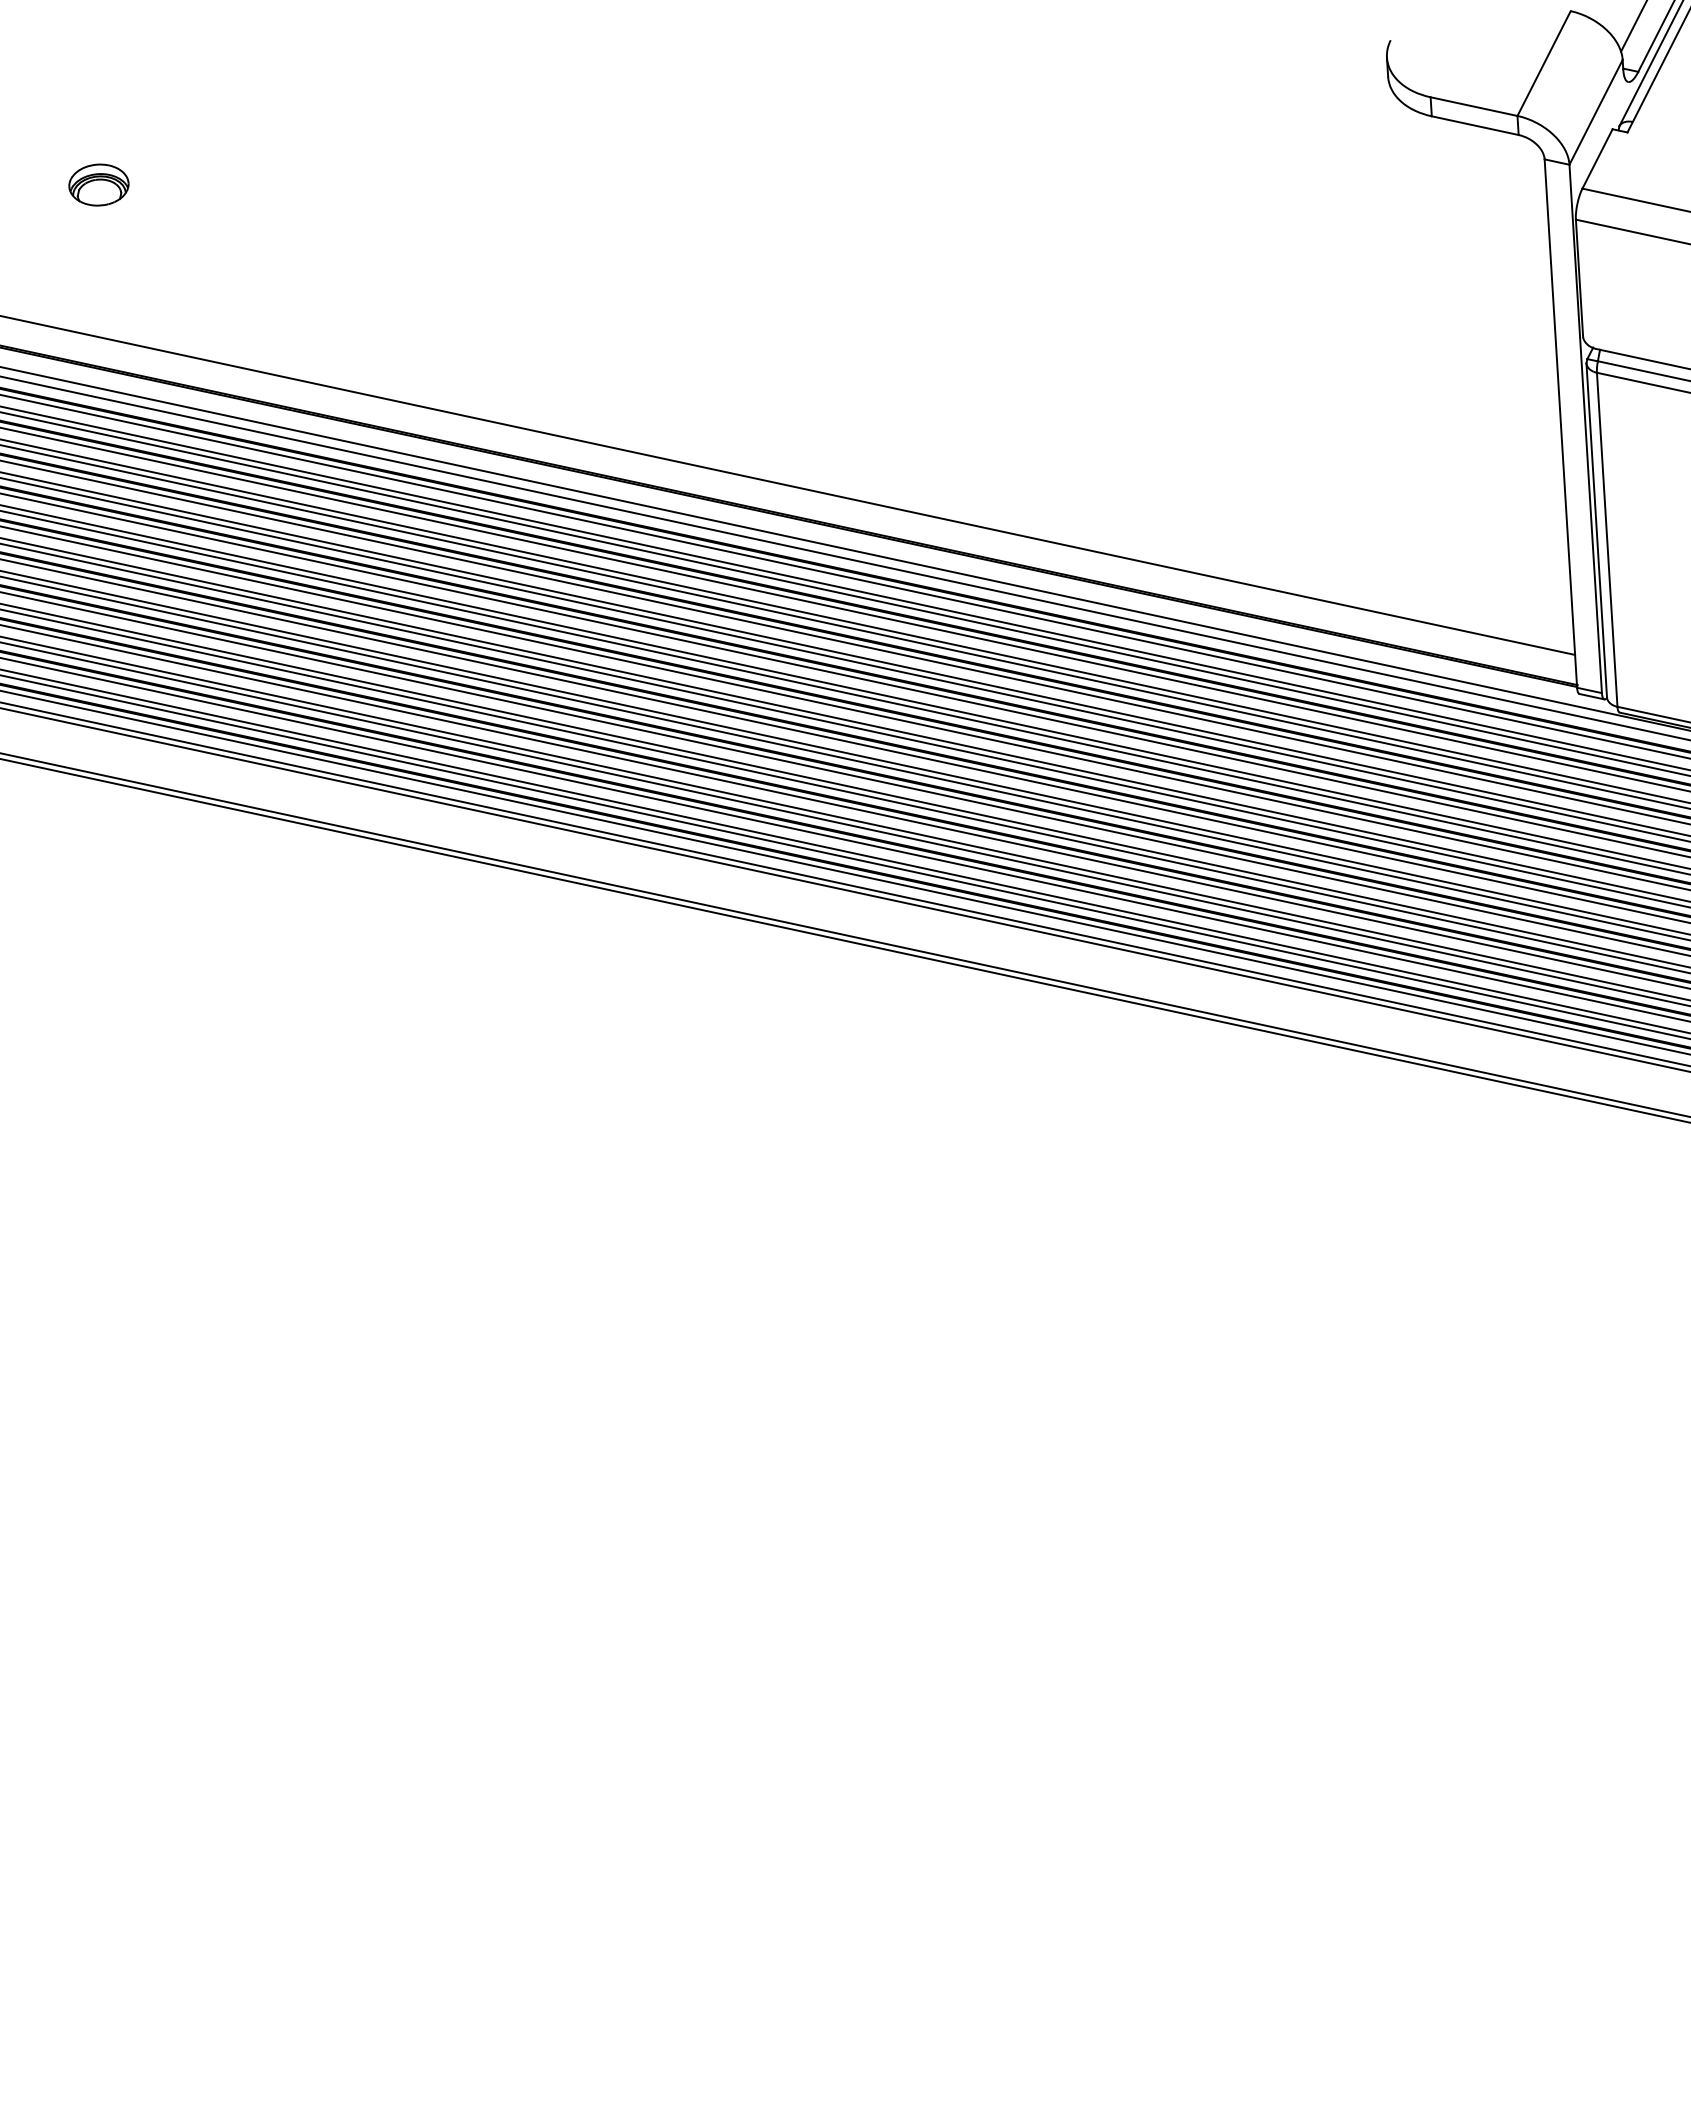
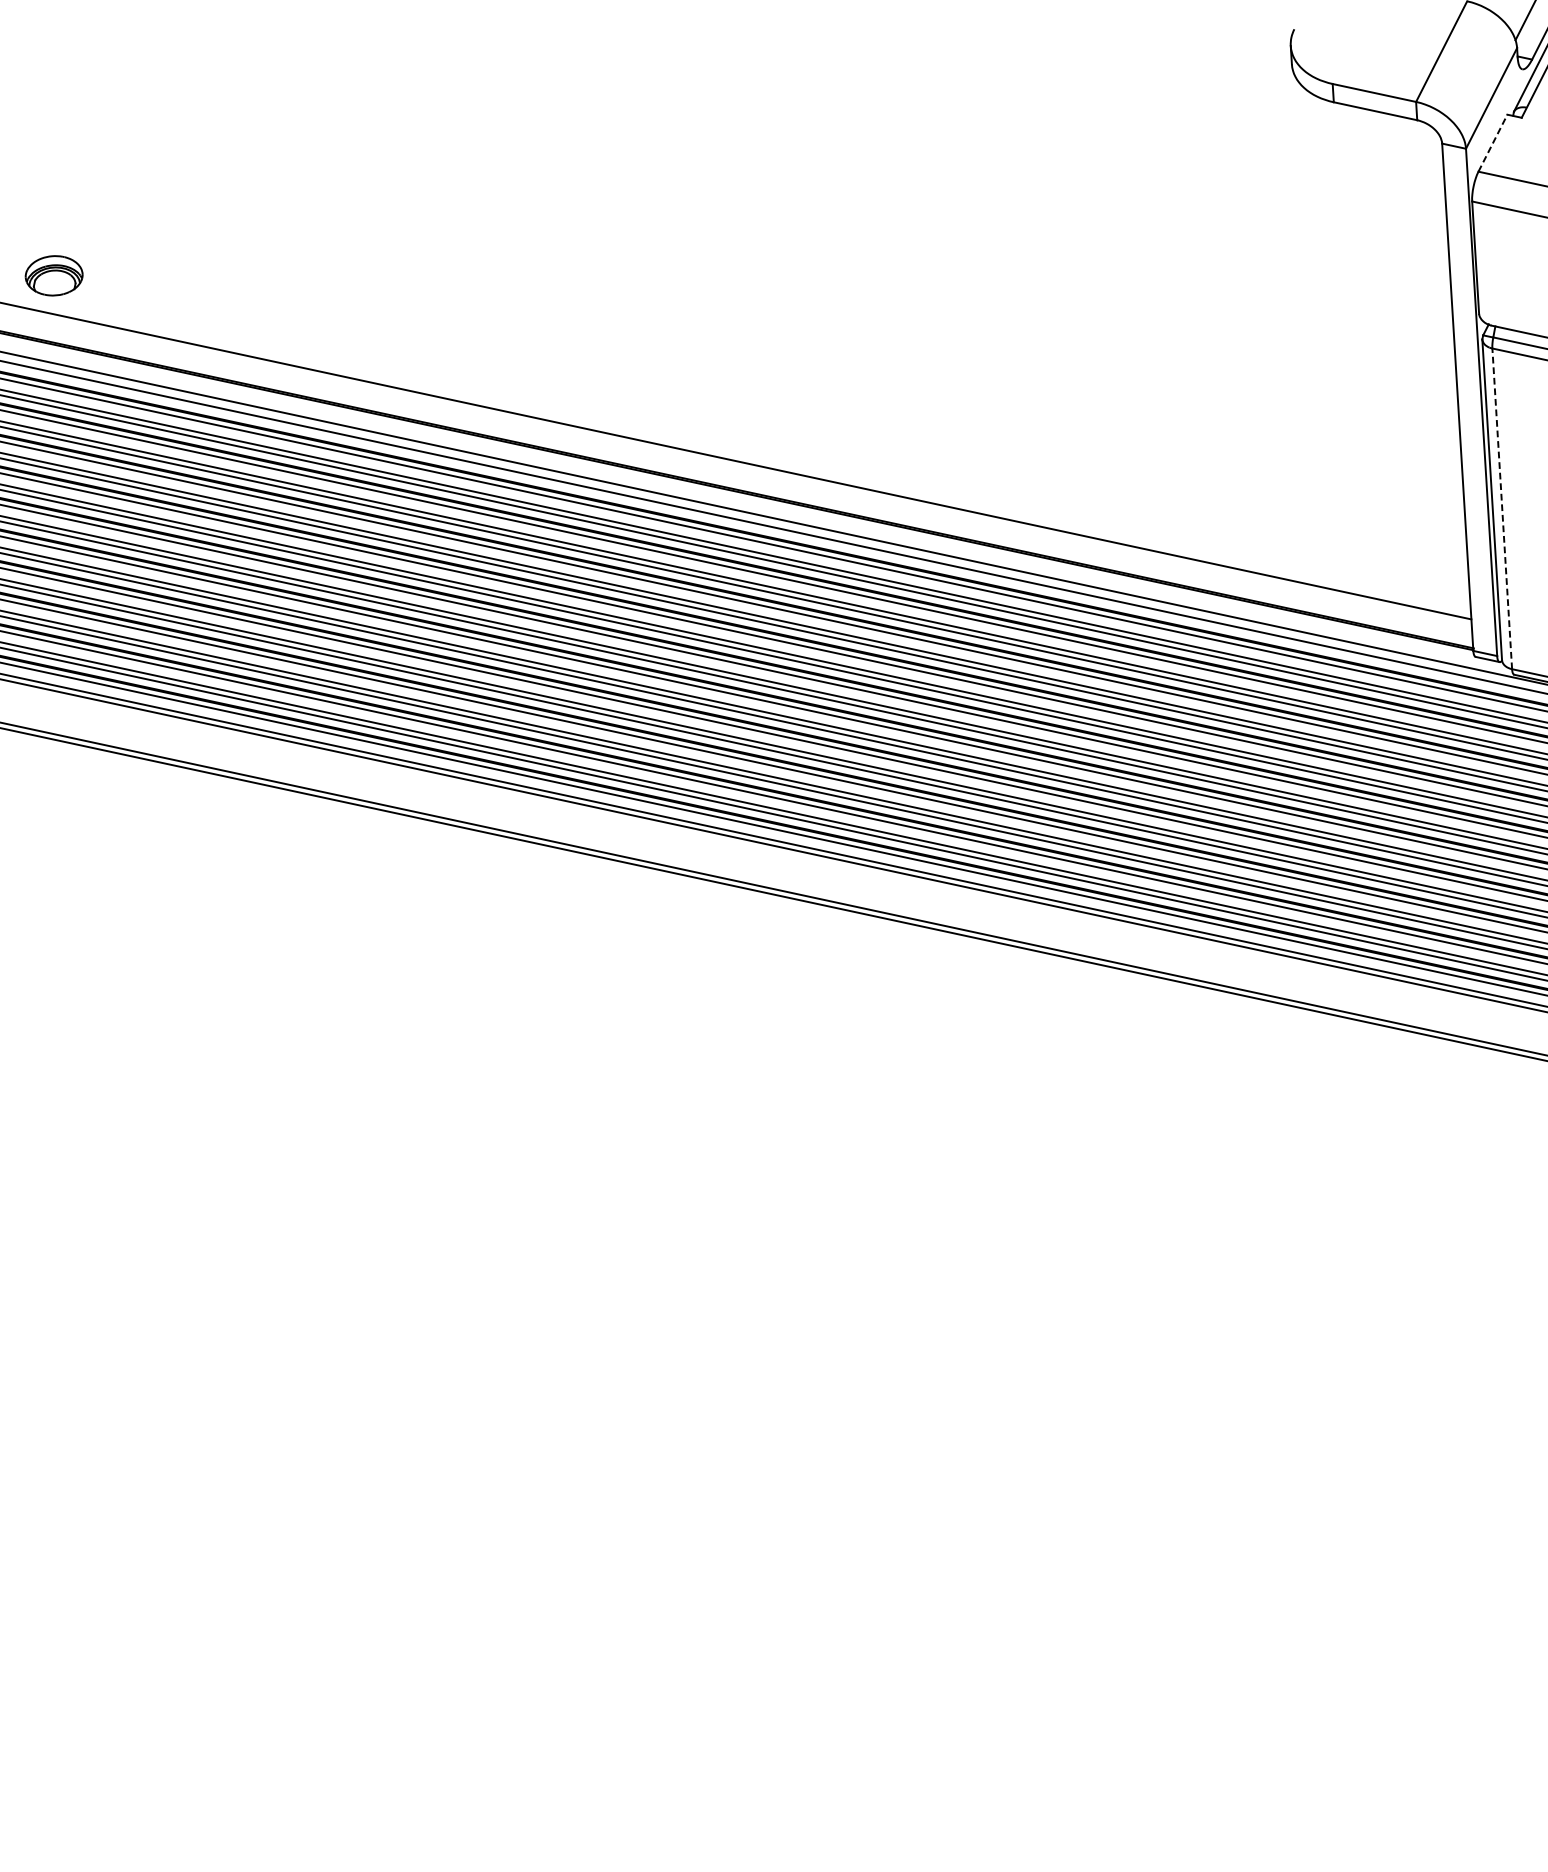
line: (1597, 158) -> (1492, 142), solid -> dashed
part: (98, 184) -> (53, 275), moved
line: (1607, 539) -> (1502, 508), solid -> dashed

